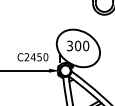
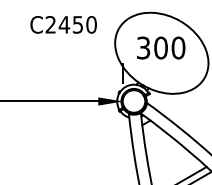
text: (32, 57) -> (62, 25), moved

